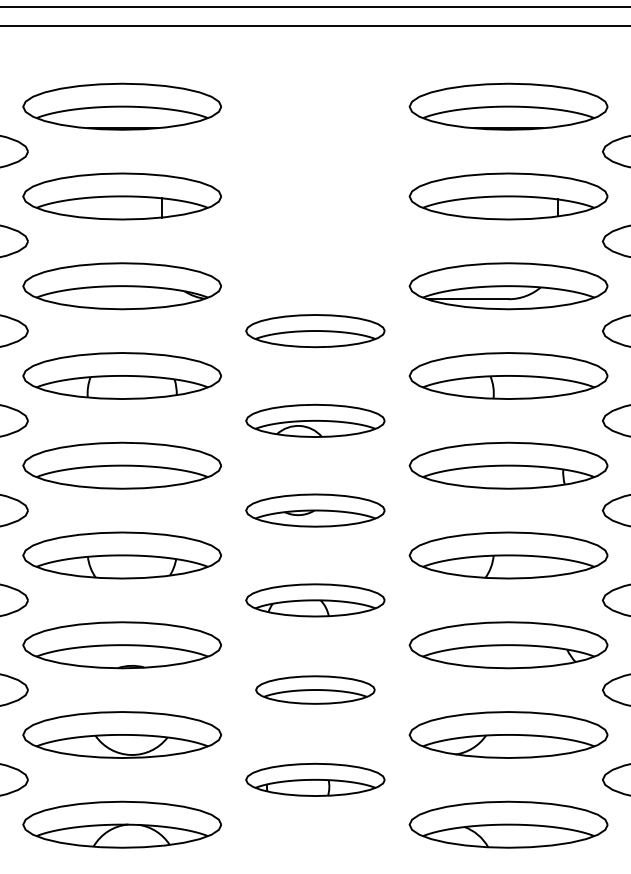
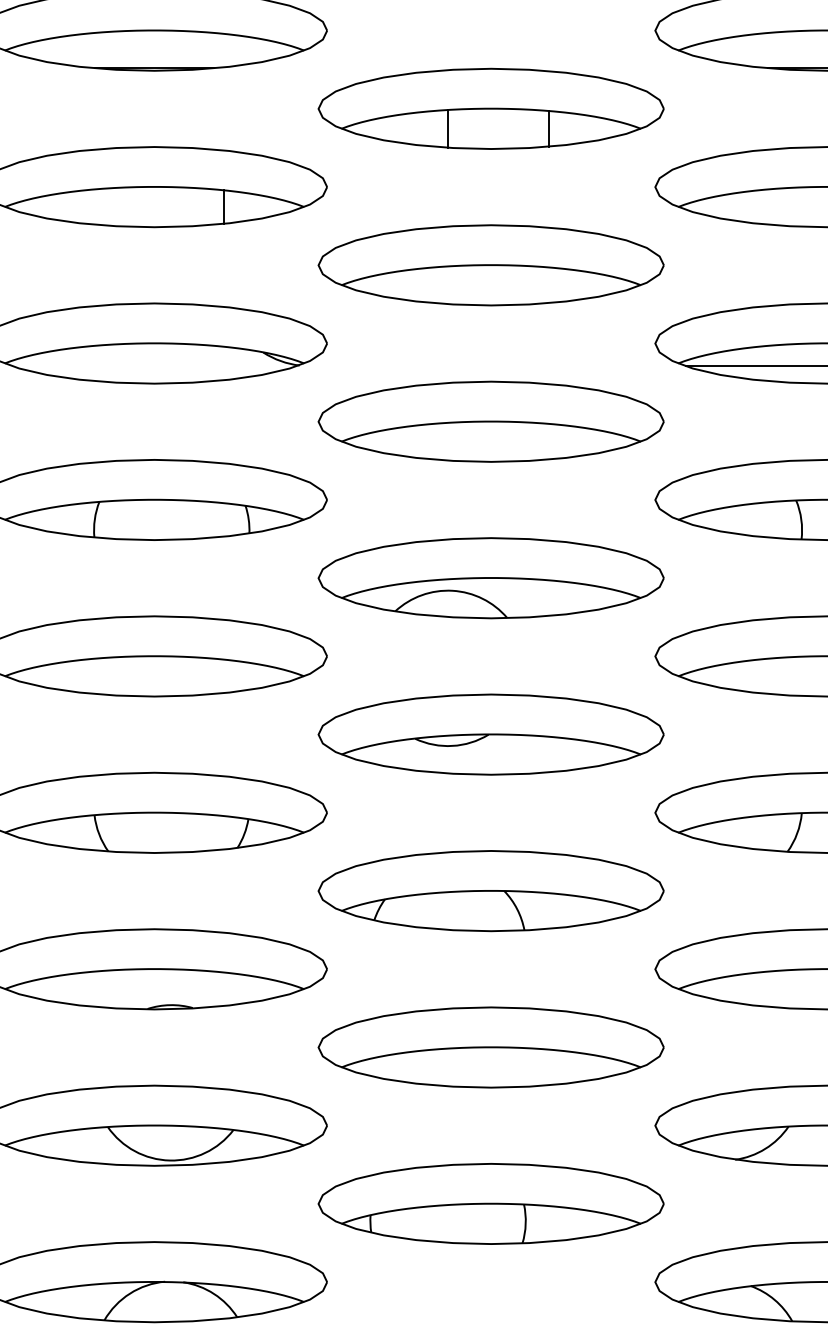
part: (315, 151) -> (491, 108), added
part: (315, 241) -> (491, 265), added
part: (315, 330) -> (491, 420), size x1.43
part: (315, 420) -> (491, 577), size x1.43
part: (315, 510) -> (491, 734), size x1.43
part: (315, 600) -> (491, 891), size x1.43
part: (315, 689) -> (491, 1046), size x1.67
part: (315, 779) -> (491, 1203), size x1.43

